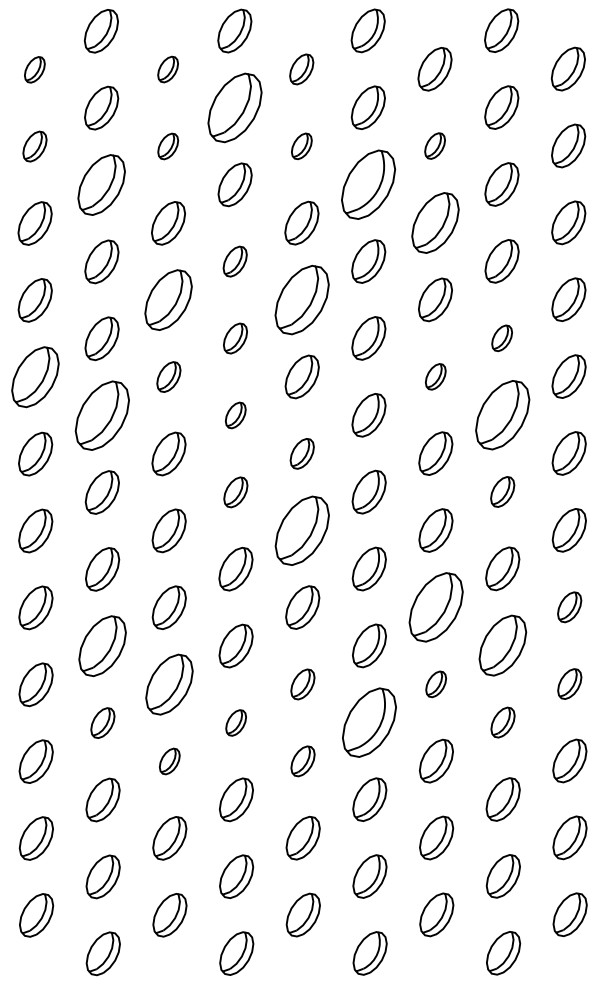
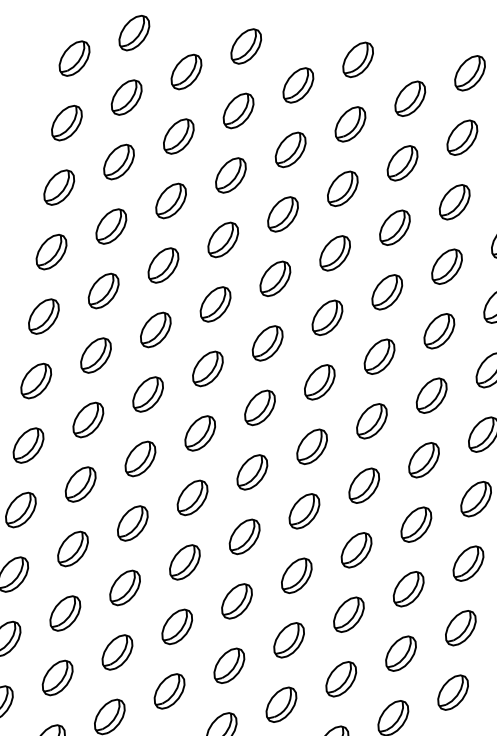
part: (34, 69) -> (74, 58), size x1.67
part: (167, 69) -> (185, 71), size x1.67
part: (301, 69) -> (298, 85), size x1.43
part: (234, 107) -> (238, 110), size x0.62
part: (434, 145) -> (402, 162), size x1.67
part: (34, 146) -> (66, 122), size x1.43
part: (167, 146) -> (178, 136), size x1.67
part: (301, 146) -> (290, 150), size x1.67
part: (101, 184) -> (118, 161), size x0.71
part: (368, 184) -> (342, 188), size x0.62
part: (434, 222) -> (394, 227), size x0.71
part: (234, 261) -> (222, 239), size x1.43
part: (301, 299) -> (274, 278), size x0.62
part: (168, 300) -> (163, 265), size x0.71
part: (235, 338) -> (215, 304), size x1.43
part: (501, 338) -> (438, 331), size x1.67
part: (168, 376) -> (155, 329), size x1.43
part: (435, 376) -> (379, 356), size x1.67
part: (35, 377) -> (43, 316), size x0.71
part: (501, 414) -> (431, 395), size x0.62
part: (101, 415) -> (95, 355), size x0.62
part: (235, 415) -> (207, 368), size x1.67
part: (301, 453) -> (259, 407), size x1.43
part: (502, 491) -> (424, 459), size x1.43
part: (235, 492) -> (199, 433), size x1.43
part: (302, 530) -> (252, 472), size x0.62
part: (435, 607) -> (356, 550), size x0.62
part: (569, 607) -> (468, 563), size x1.43
part: (502, 645) -> (408, 588), size x0.71
part: (102, 646) -> (72, 549), size x0.71
part: (569, 683) -> (460, 627), size x1.43
part: (169, 684) -> (125, 587), size x0.71
part: (302, 684) -> (236, 601), size x1.43
part: (435, 684) -> (348, 614), size x1.67
part: (102, 722) -> (65, 612), size x1.43
part: (235, 722) -> (176, 626), size x1.67
part: (369, 722) -> (289, 640), size x0.62
part: (502, 722) -> (400, 653), size x1.43
part: (169, 761) -> (117, 652), size x1.67
part: (302, 761) -> (228, 665), size x1.43

